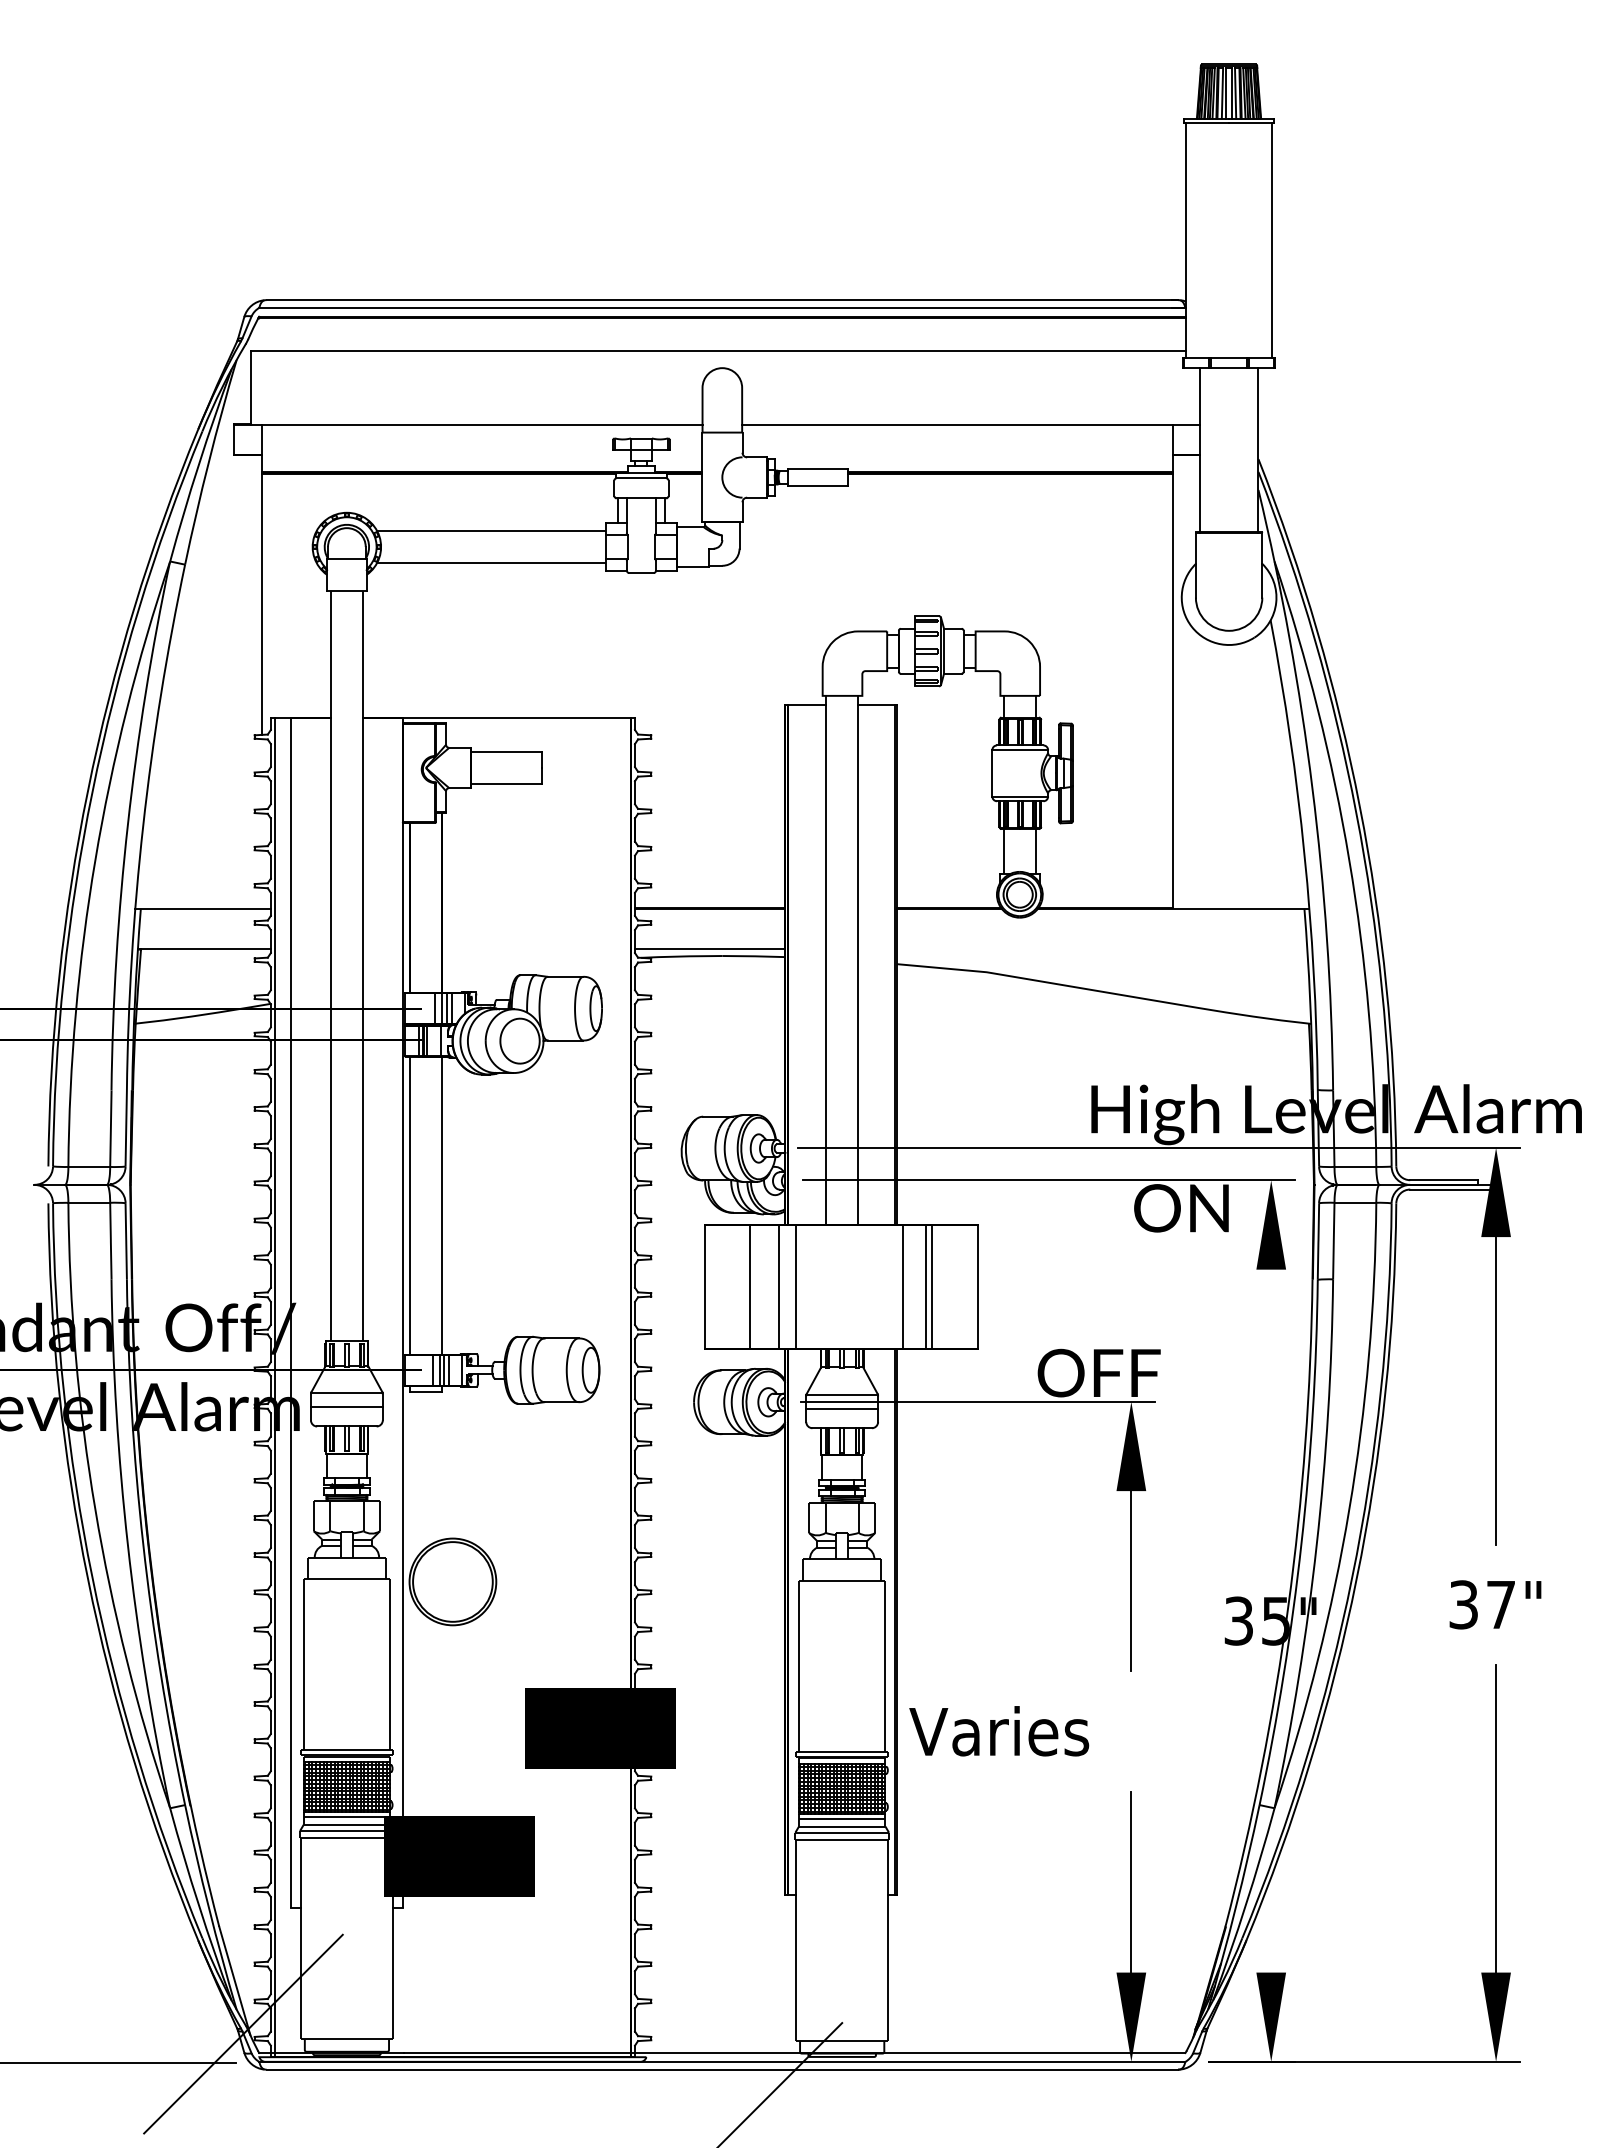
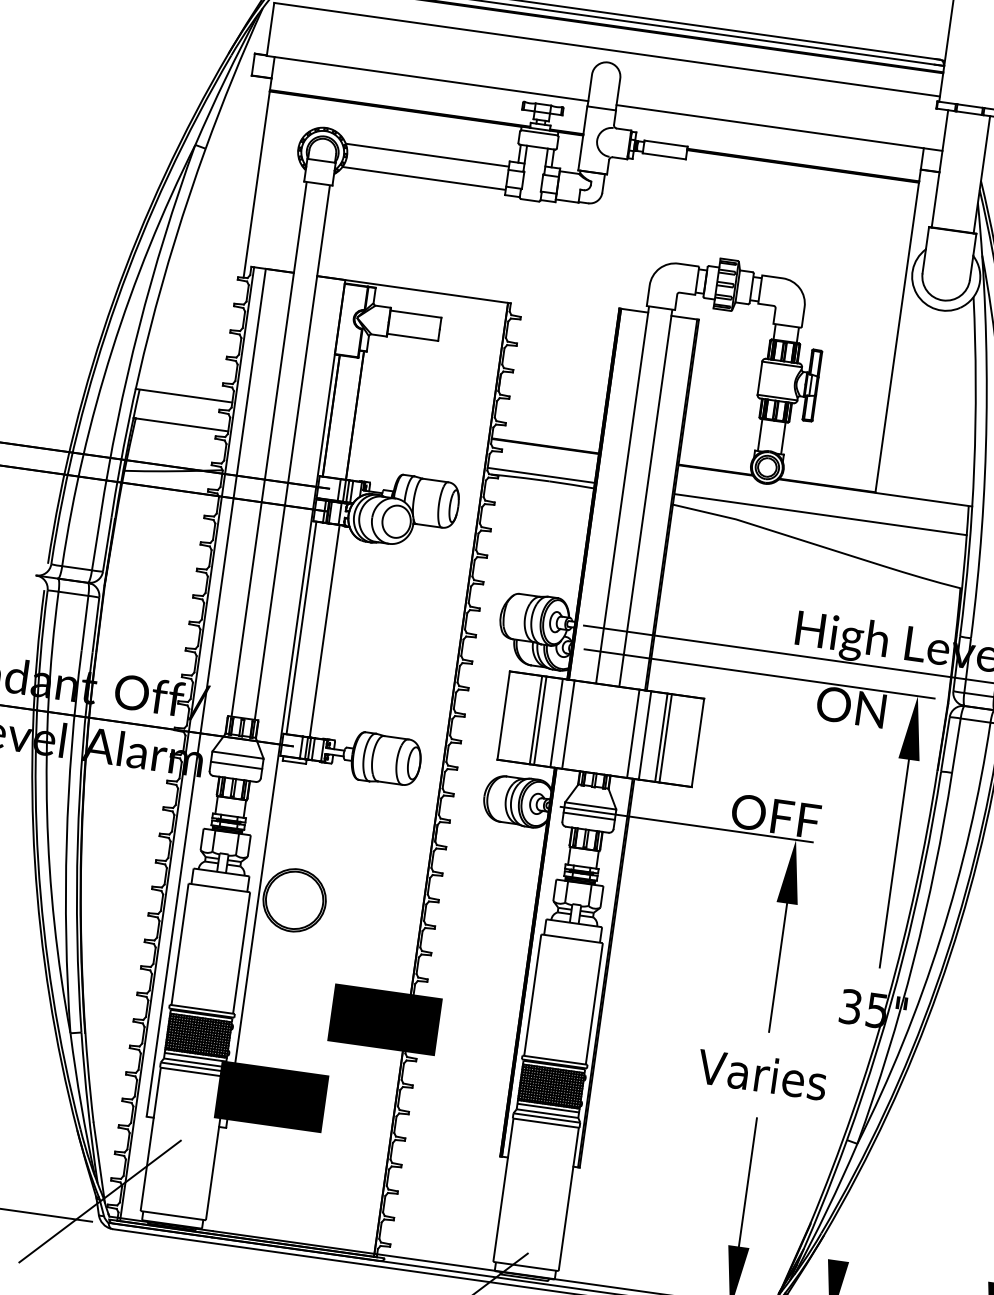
line: (1102, 949) -> (820, 514), added
line: (756, 1287) -> (540, 720), added
line: (886, 1287) -> (633, 733), added
line: (1271, 1415) -> (894, 863), added
text: (999, 1731) -> (762, 1074), moved

